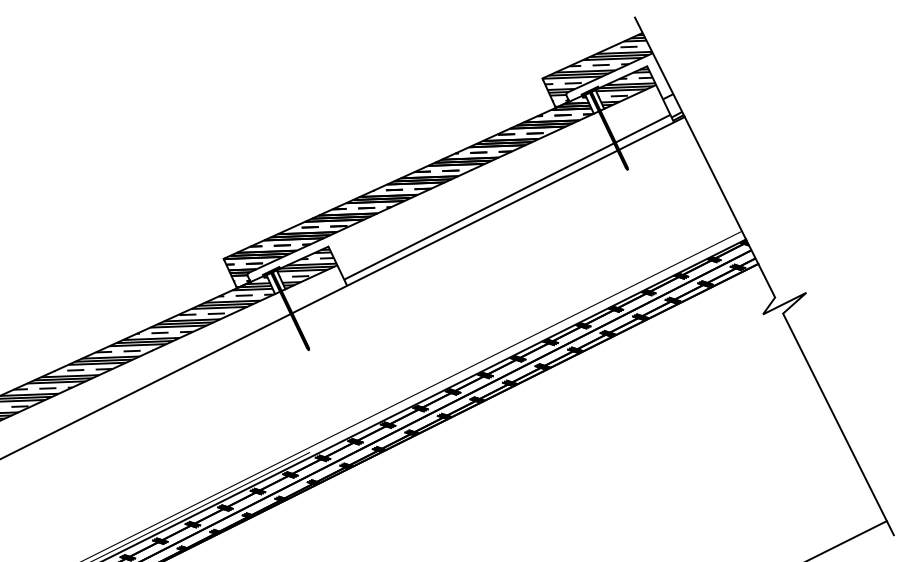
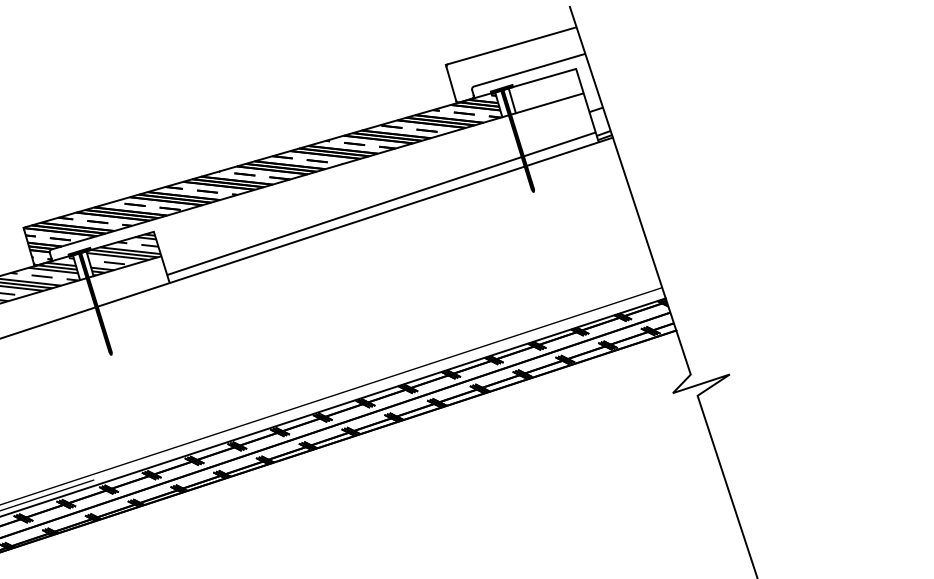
hatch: (597, 70) -> (514, 65), removed
hatch: (625, 87) -> (545, 90), removed

